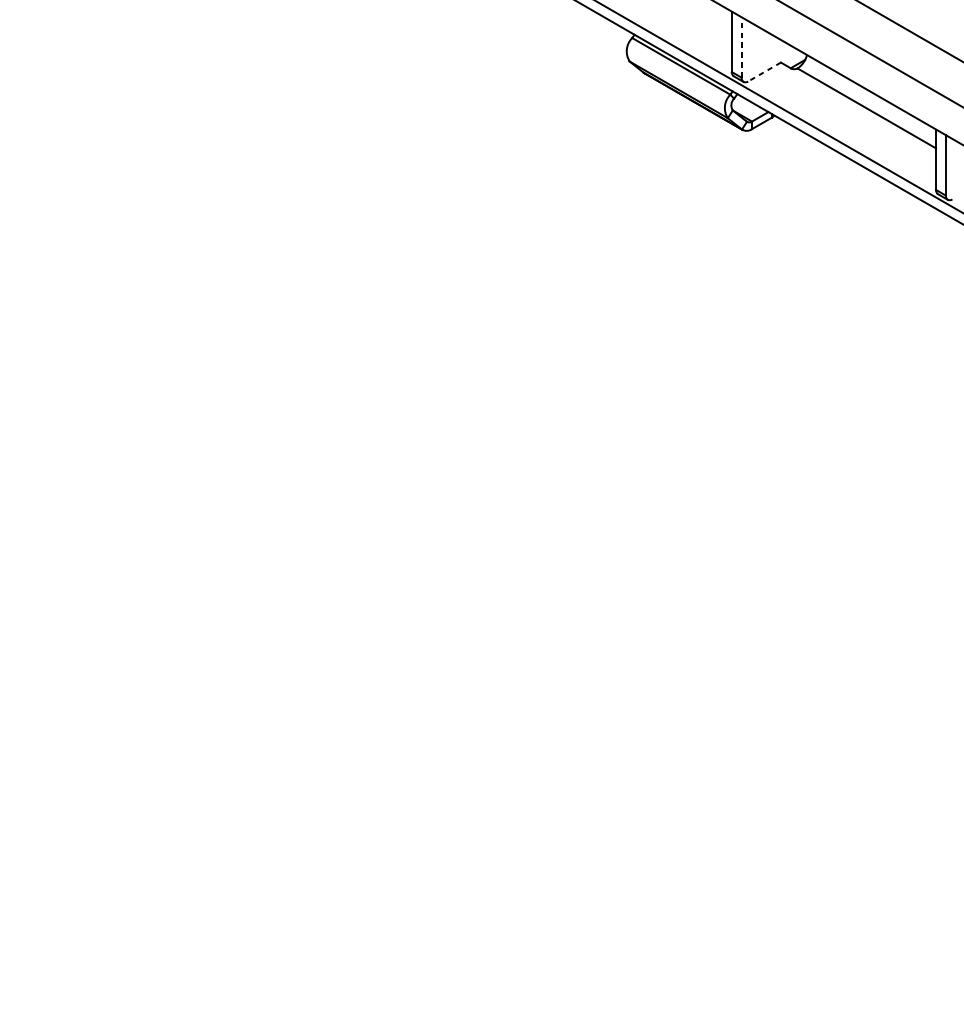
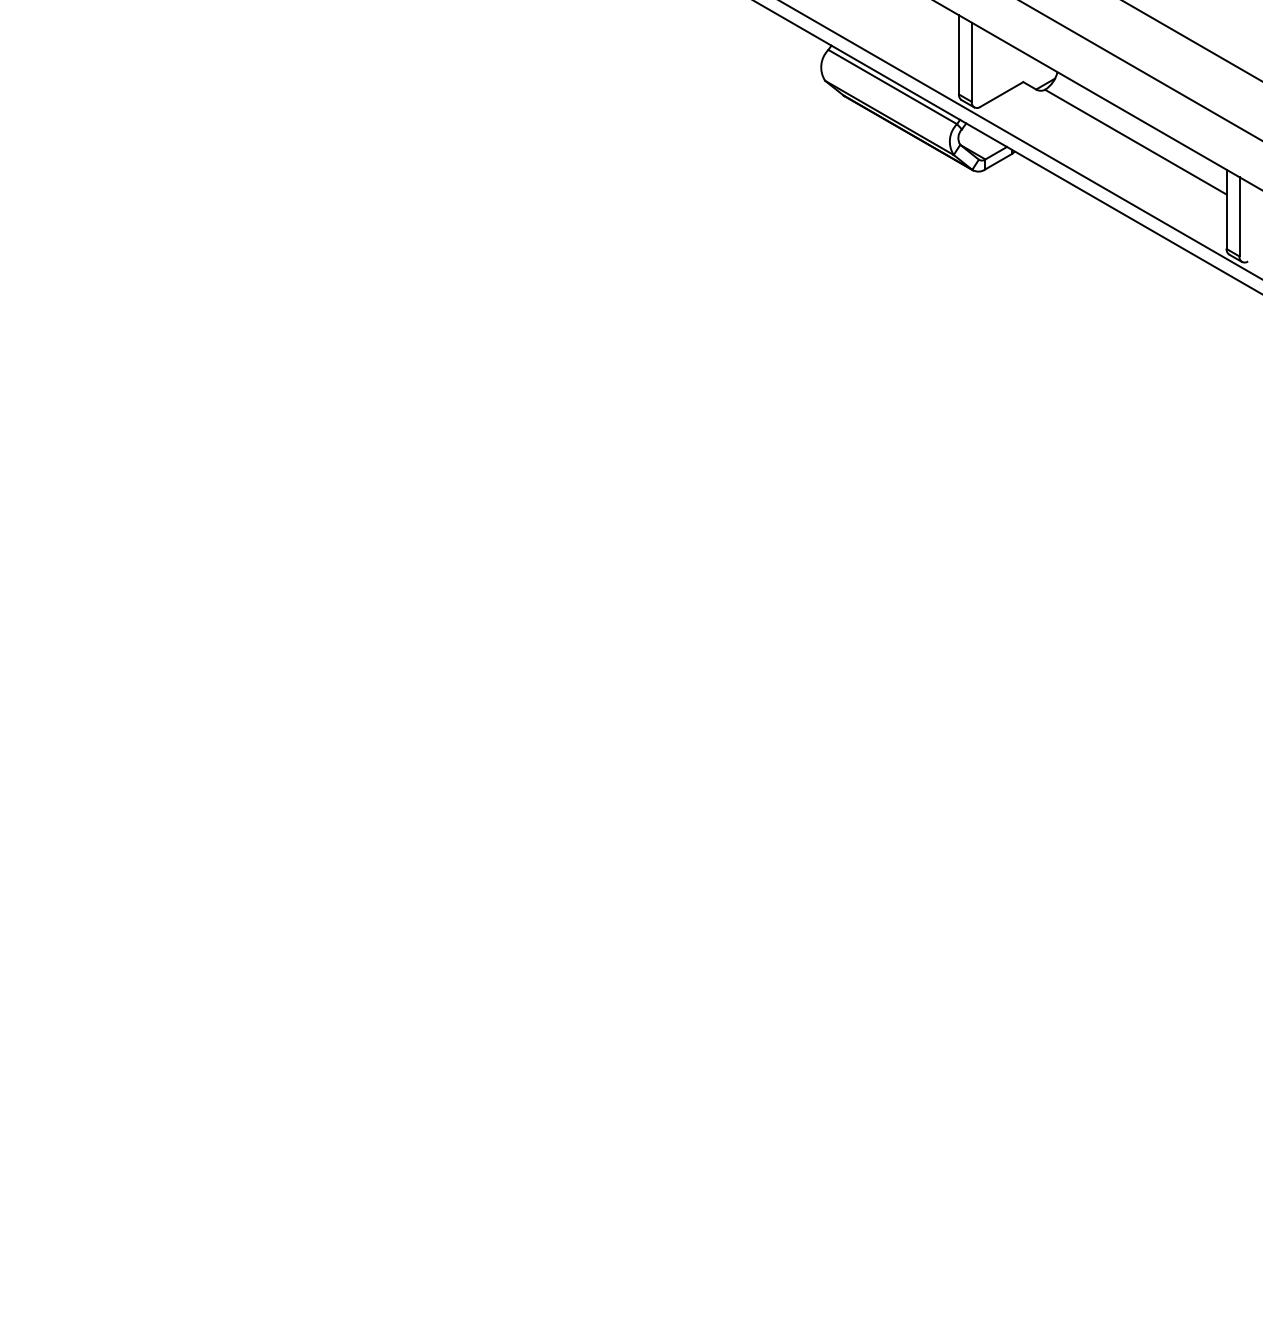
line: (741, 47) -> (971, 62), dashed -> solid
line: (764, 72) -> (1001, 94), dashed -> solid

